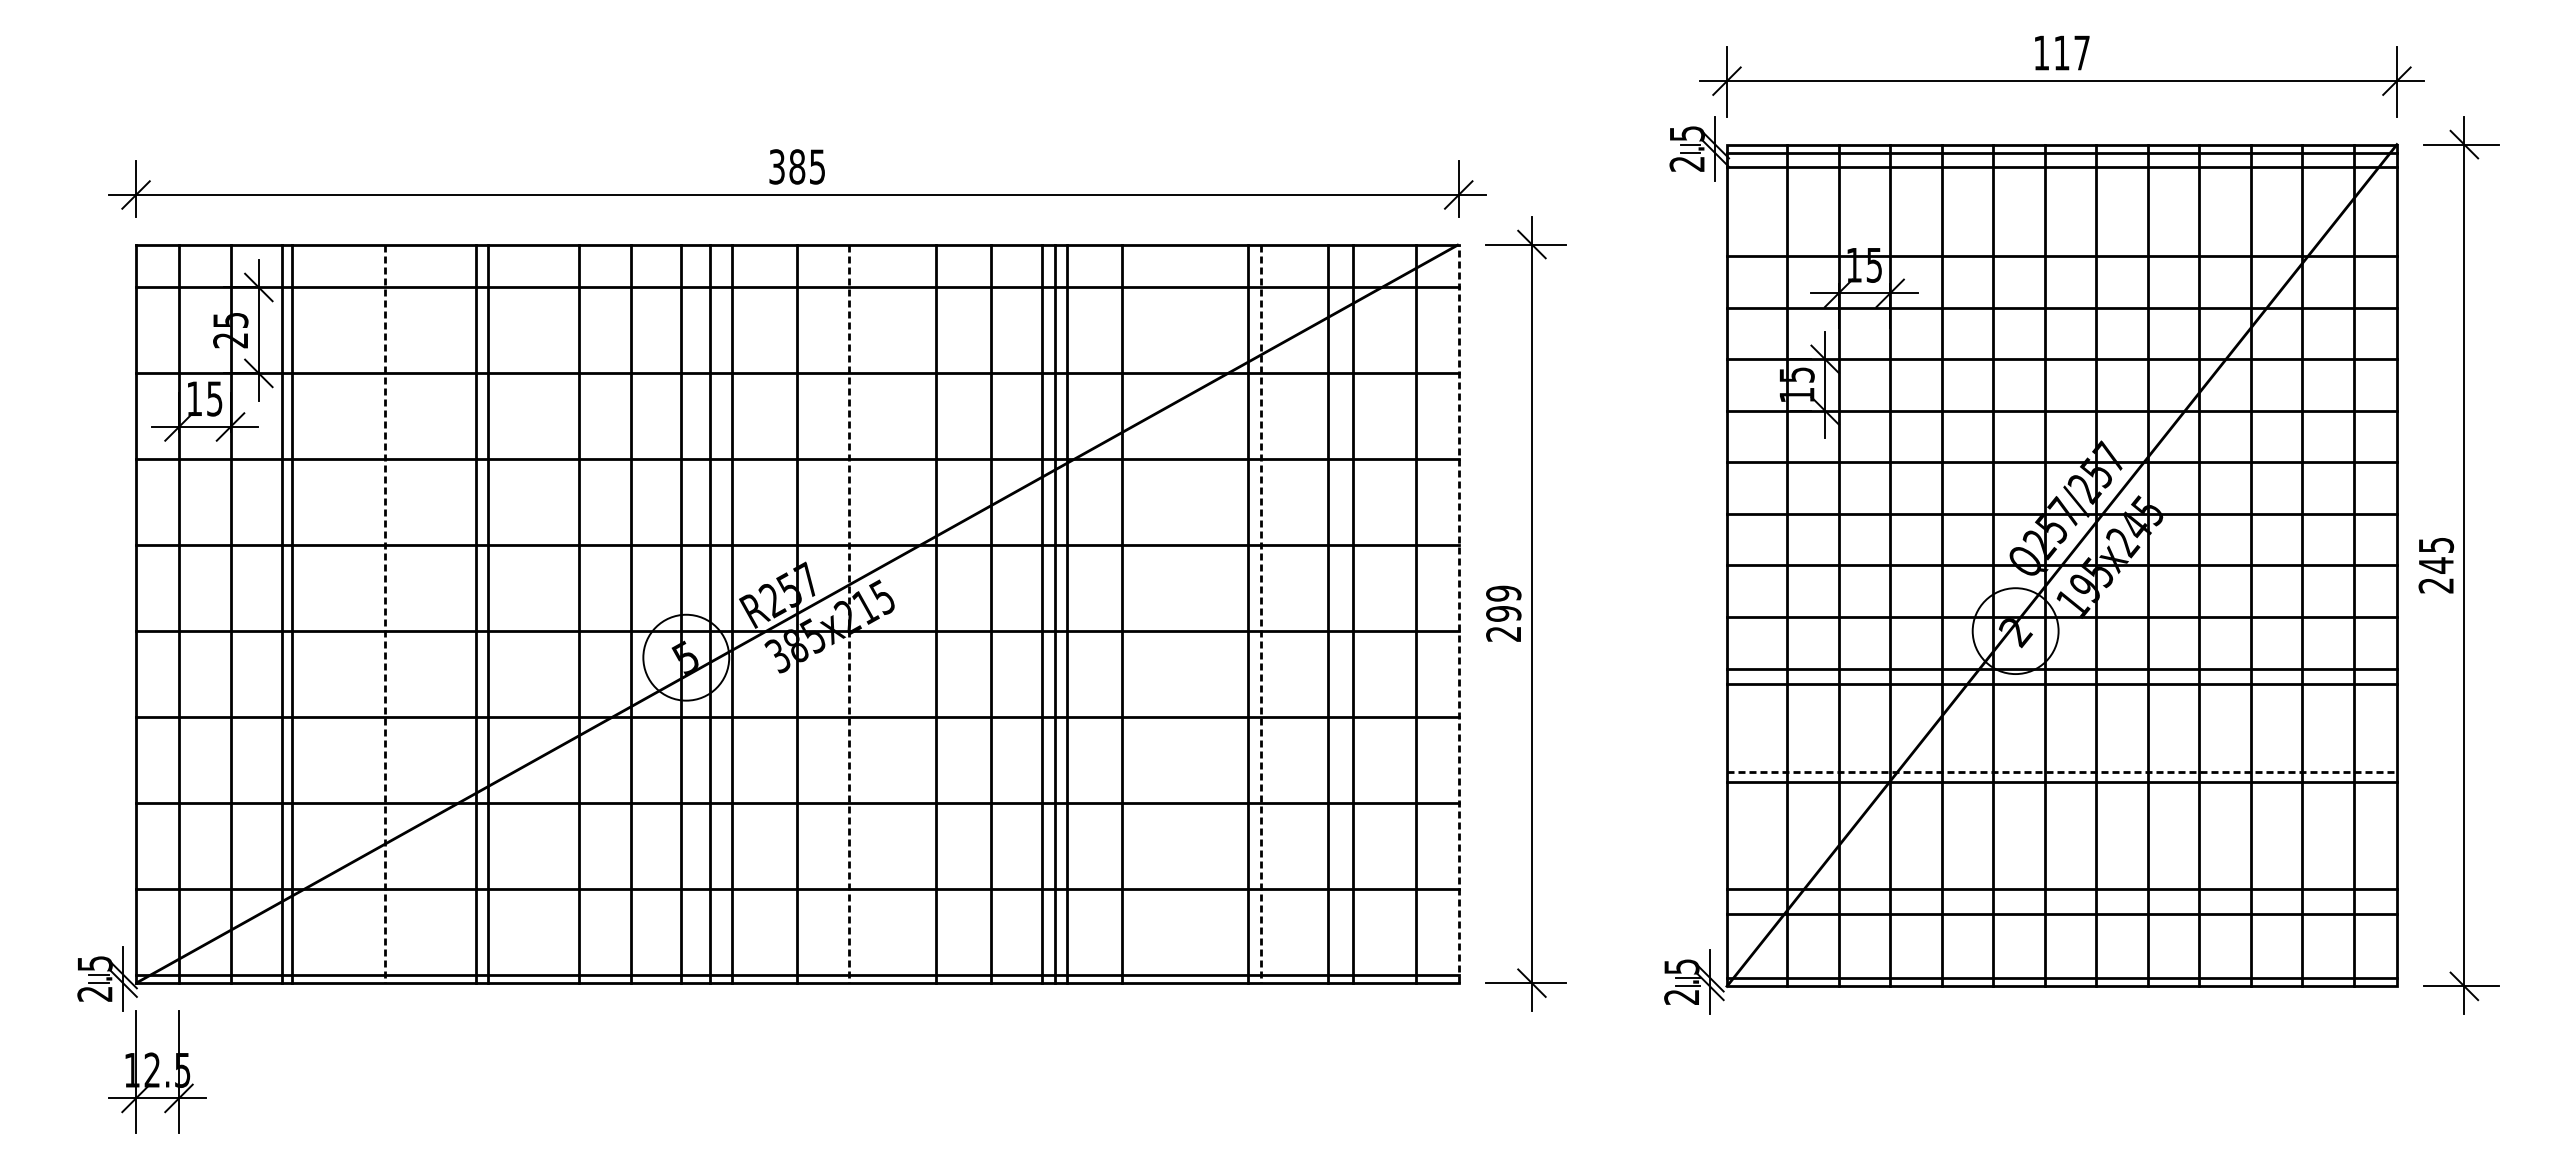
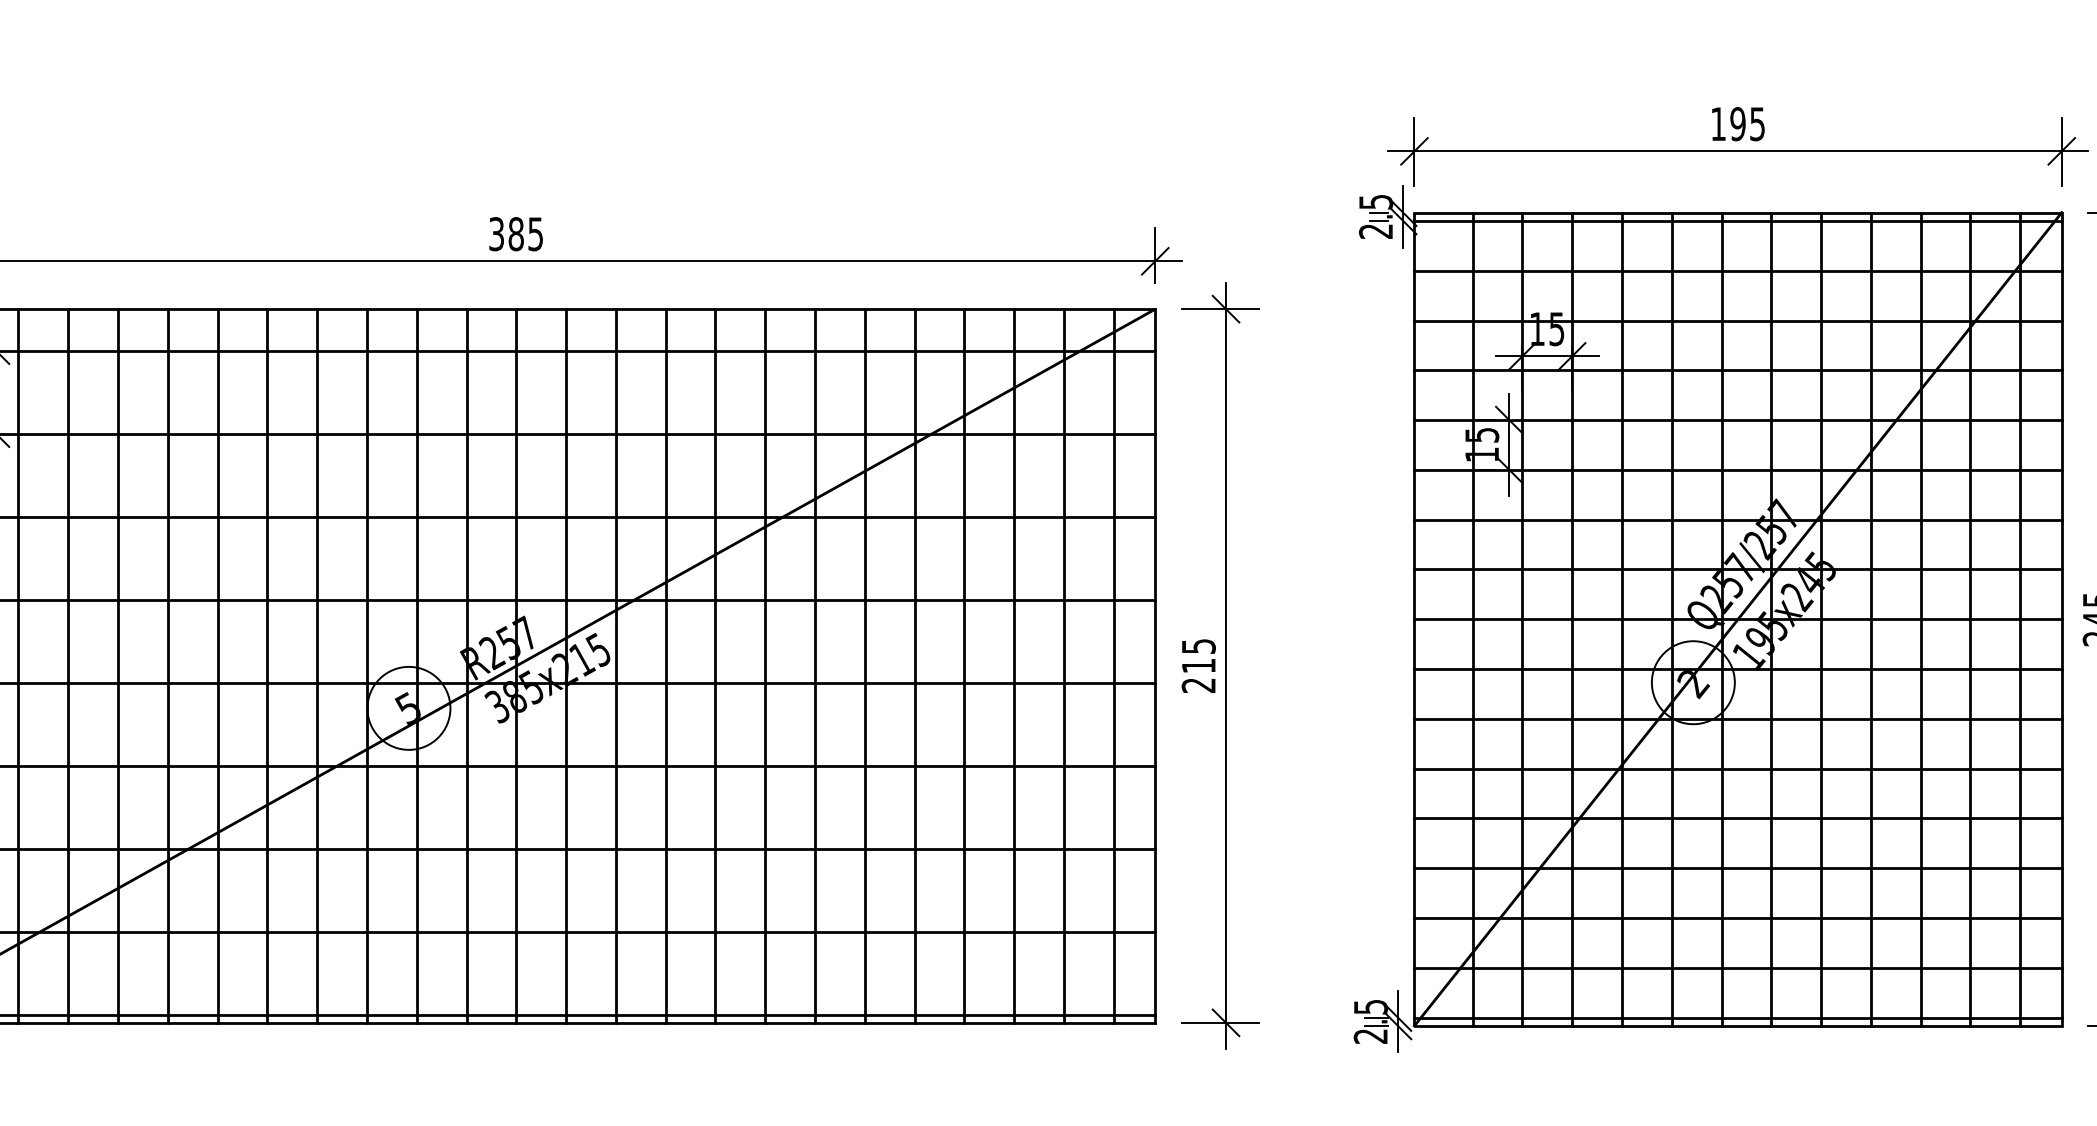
text: (2071, 52) -> (1747, 123), 117 -> 195
line: (2061, 166) -> (1737, 270), moved
text: (1503, 603) -> (1198, 656), 299 -> 215
line: (291, 613) -> (68, 665), moved
line: (475, 613) -> (167, 665), moved
line: (578, 613) -> (267, 665), moved
line: (631, 613) -> (317, 665), moved
line: (680, 613) -> (366, 665), moved
line: (709, 613) -> (466, 665), moved
line: (732, 613) -> (416, 665), moved
line: (936, 613) -> (615, 665), moved
line: (991, 613) -> (666, 665), moved
line: (1041, 613) -> (715, 665), moved
line: (1066, 613) -> (814, 665), moved
line: (1122, 613) -> (865, 665), moved
line: (1247, 613) -> (914, 665), moved
line: (1328, 613) -> (1064, 665), moved
line: (1352, 613) -> (1013, 665), moved
line: (1458, 613) -> (1155, 665), dashed -> solid
line: (385, 614) -> (118, 666), dashed -> solid
line: (848, 614) -> (565, 666), dashed -> solid
line: (1261, 614) -> (964, 666), dashed -> solid
line: (2061, 684) -> (1737, 769), moved
line: (2061, 771) -> (1737, 818), dashed -> solid
line: (2061, 782) -> (1737, 868), moved
line: (2061, 889) -> (1737, 968), moved
line: (2061, 913) -> (1737, 917), moved

